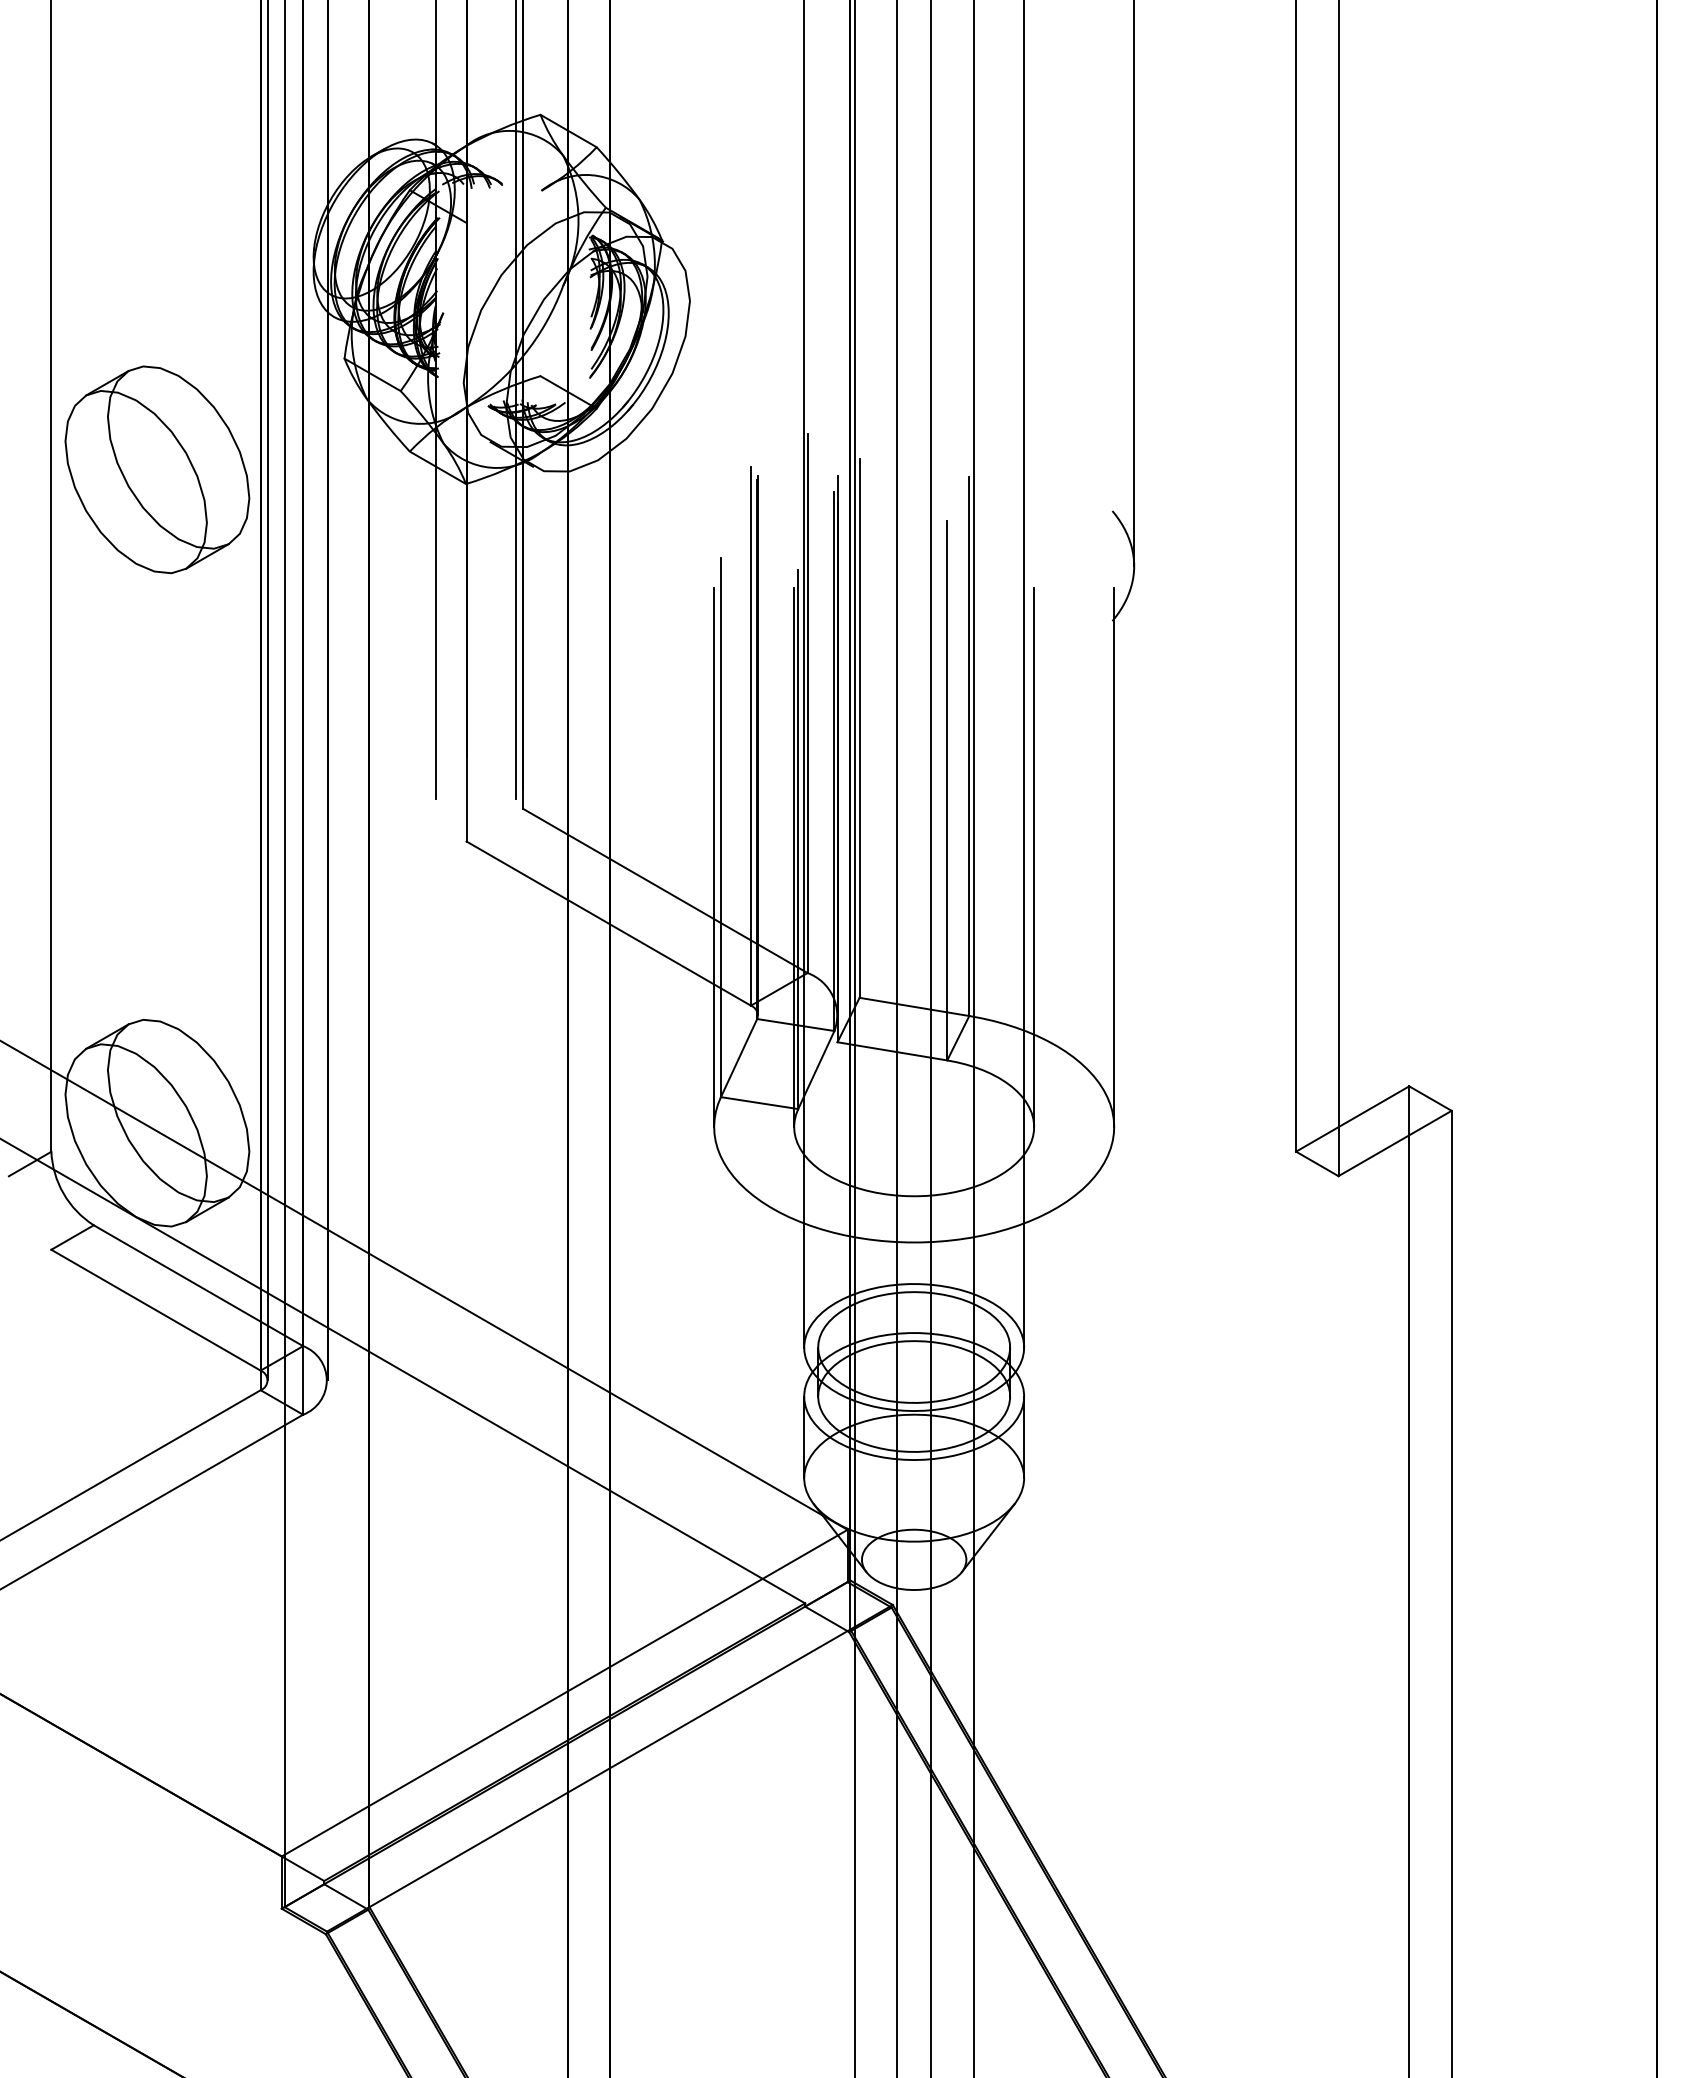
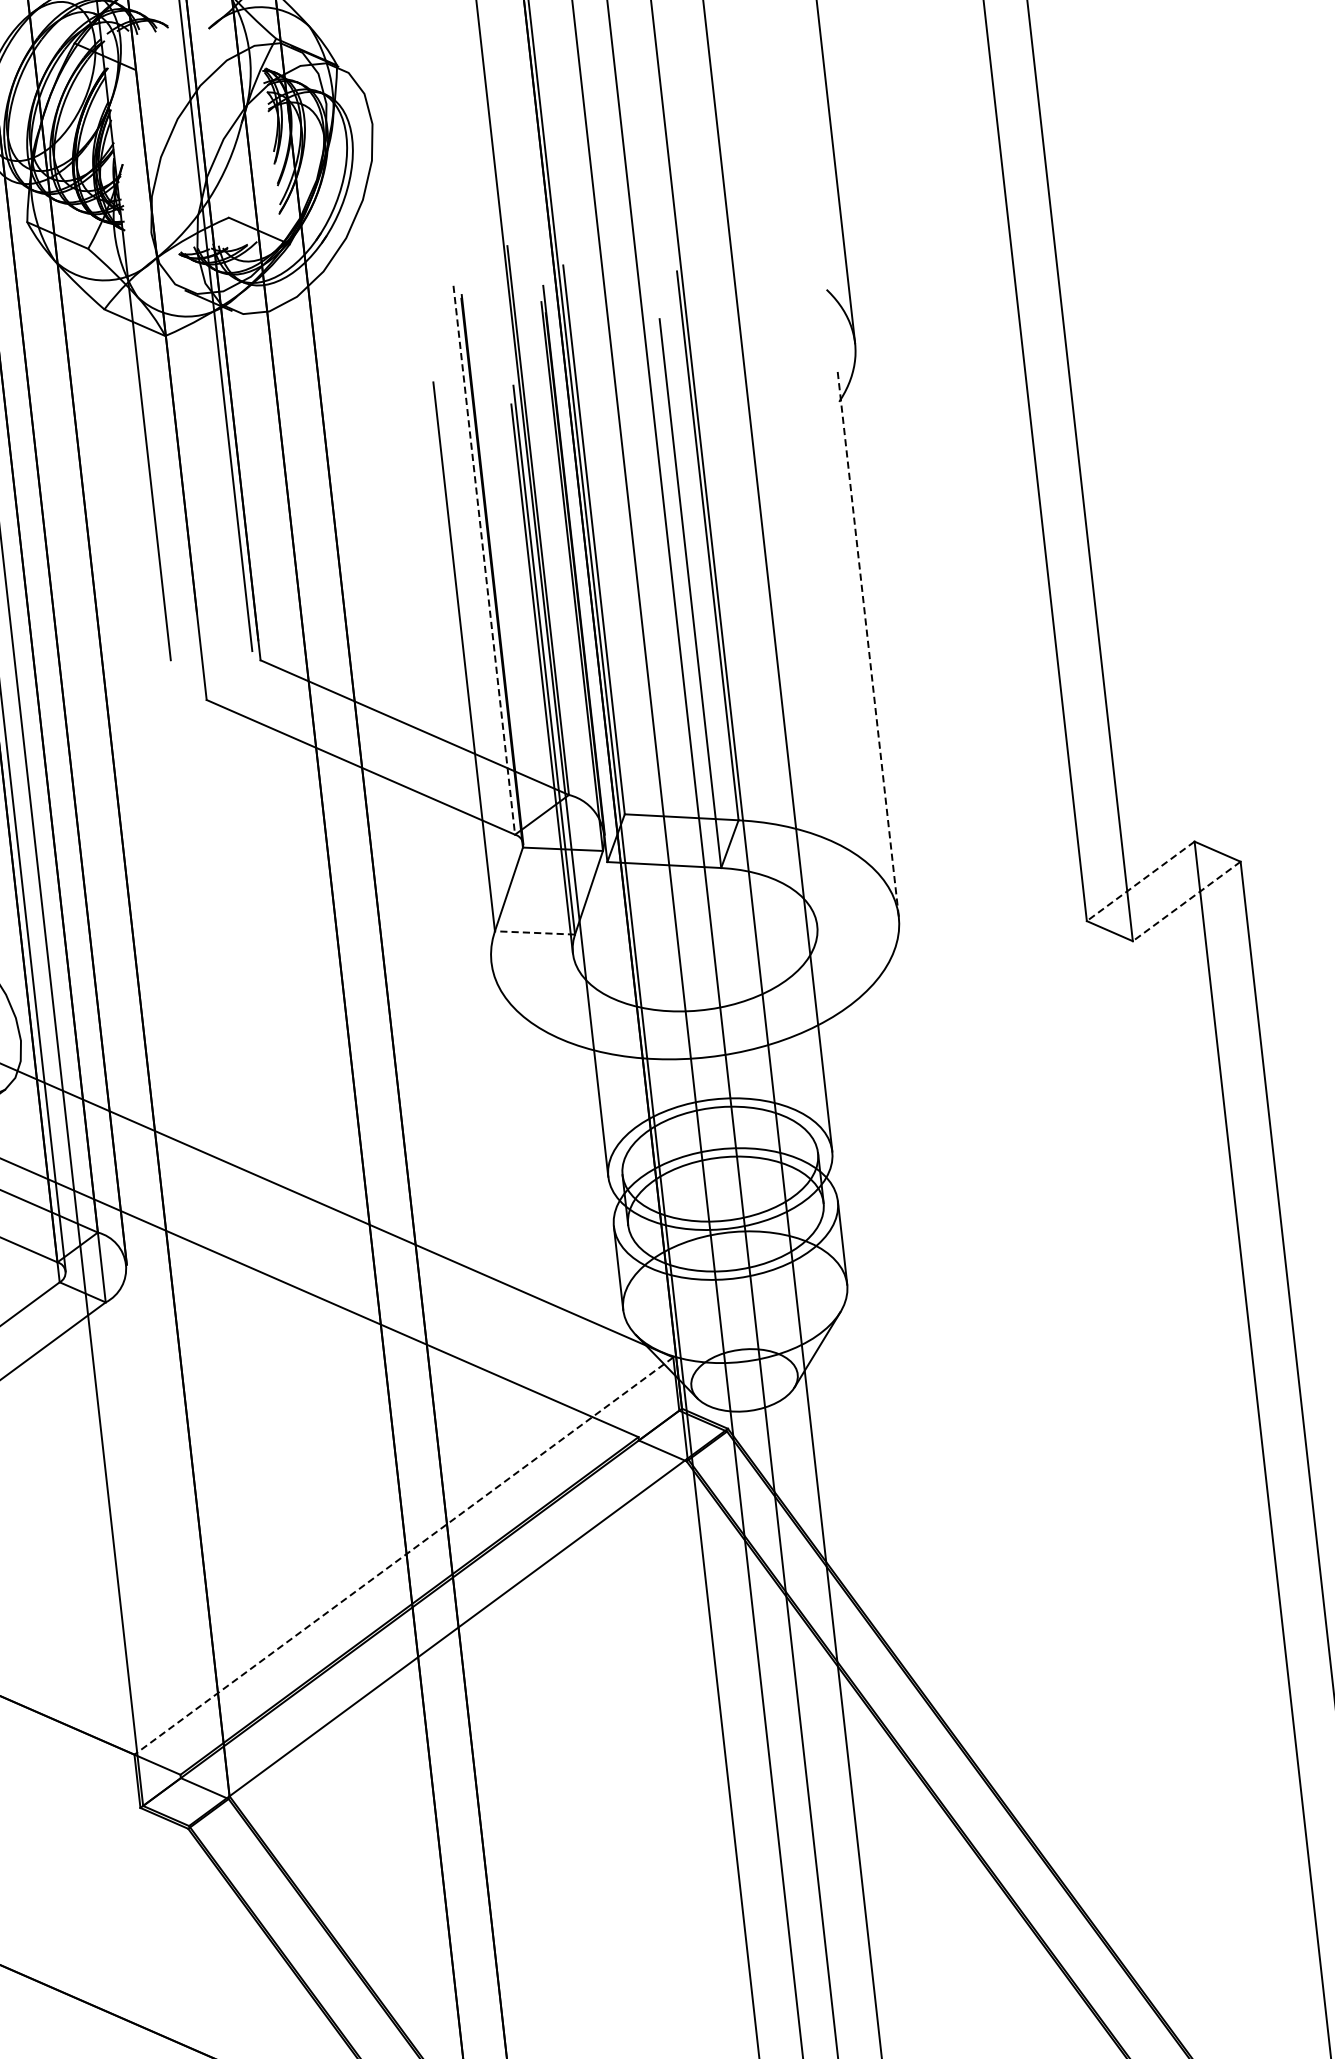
line: (750, 736) -> (483, 560), solid -> dashed
line: (714, 857) -> (461, 687), removed
line: (1034, 857) -> (786, 651), removed
line: (1114, 857) -> (868, 642), solid -> dashed
line: (759, 1103) -> (534, 933), solid -> dashed
line: (1352, 1119) -> (1140, 881), solid -> dashed
line: (1394, 1143) -> (1186, 901), solid -> dashed
line: (564, 1693) -> (403, 1556), solid -> dashed

